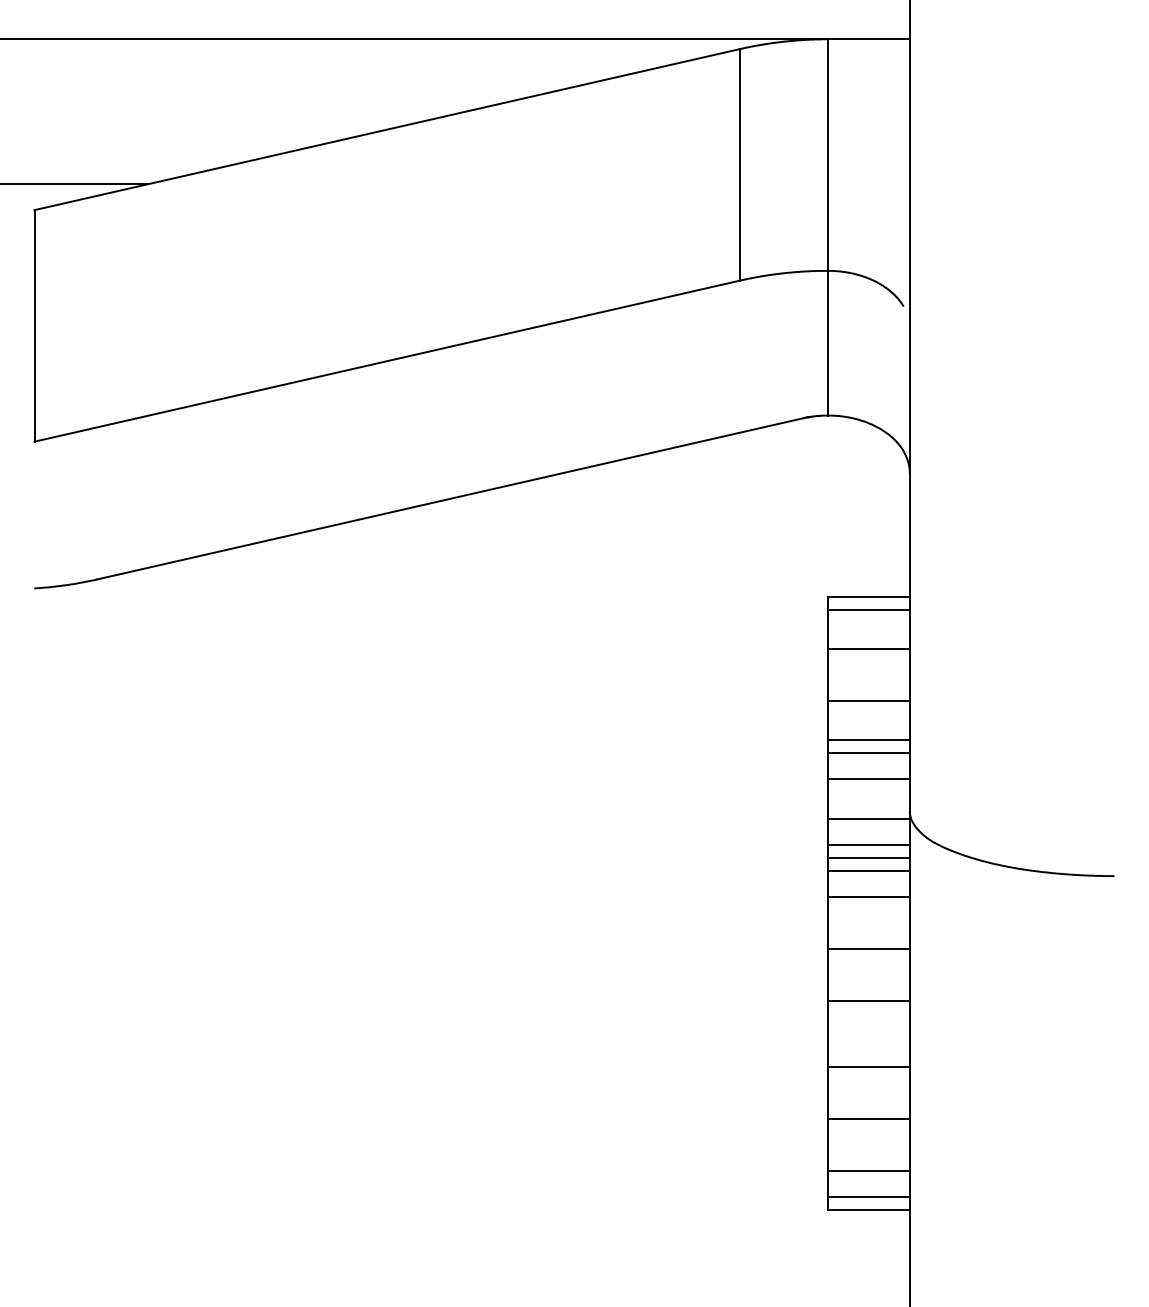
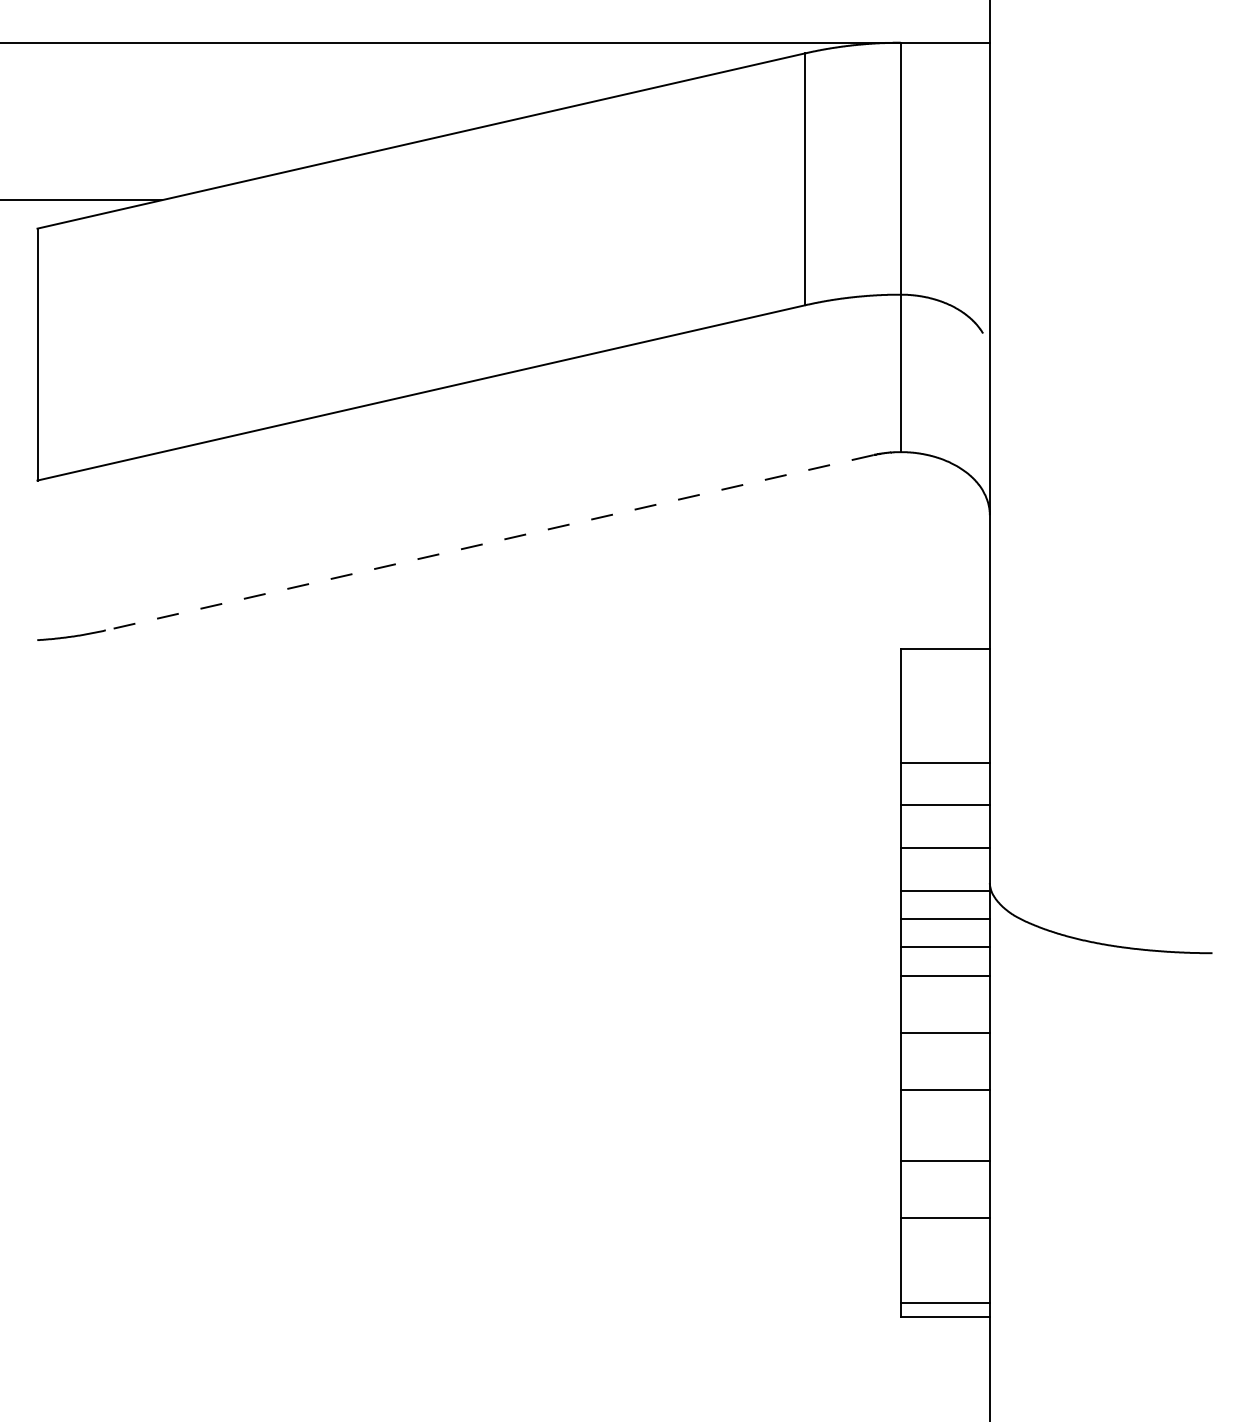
line: (450, 498) -> (490, 542), solid -> dashed
line: (868, 609) -> (944, 663), removed
line: (868, 648) -> (944, 705), removed
line: (868, 753) -> (944, 819), removed
line: (868, 857) -> (944, 932), removed
line: (868, 1171) -> (944, 1274), removed

